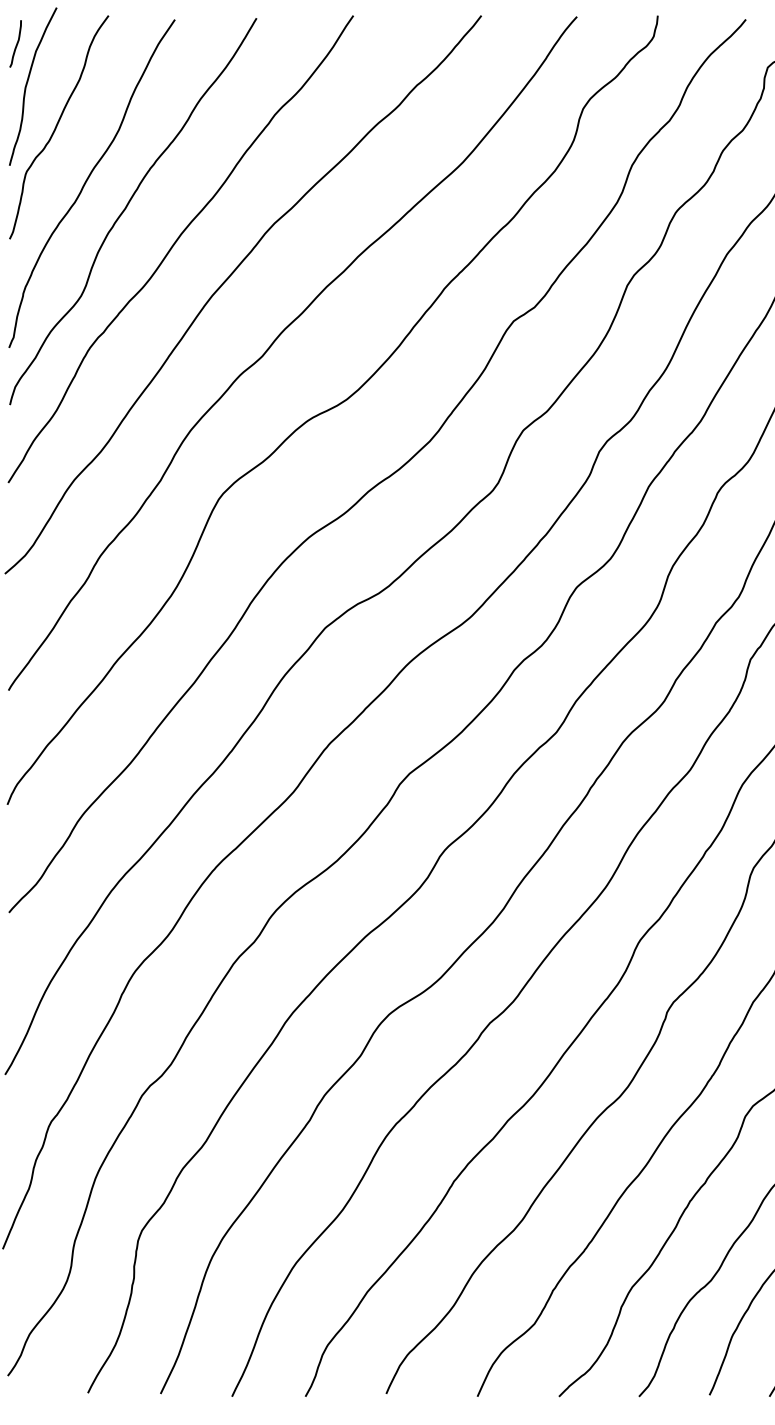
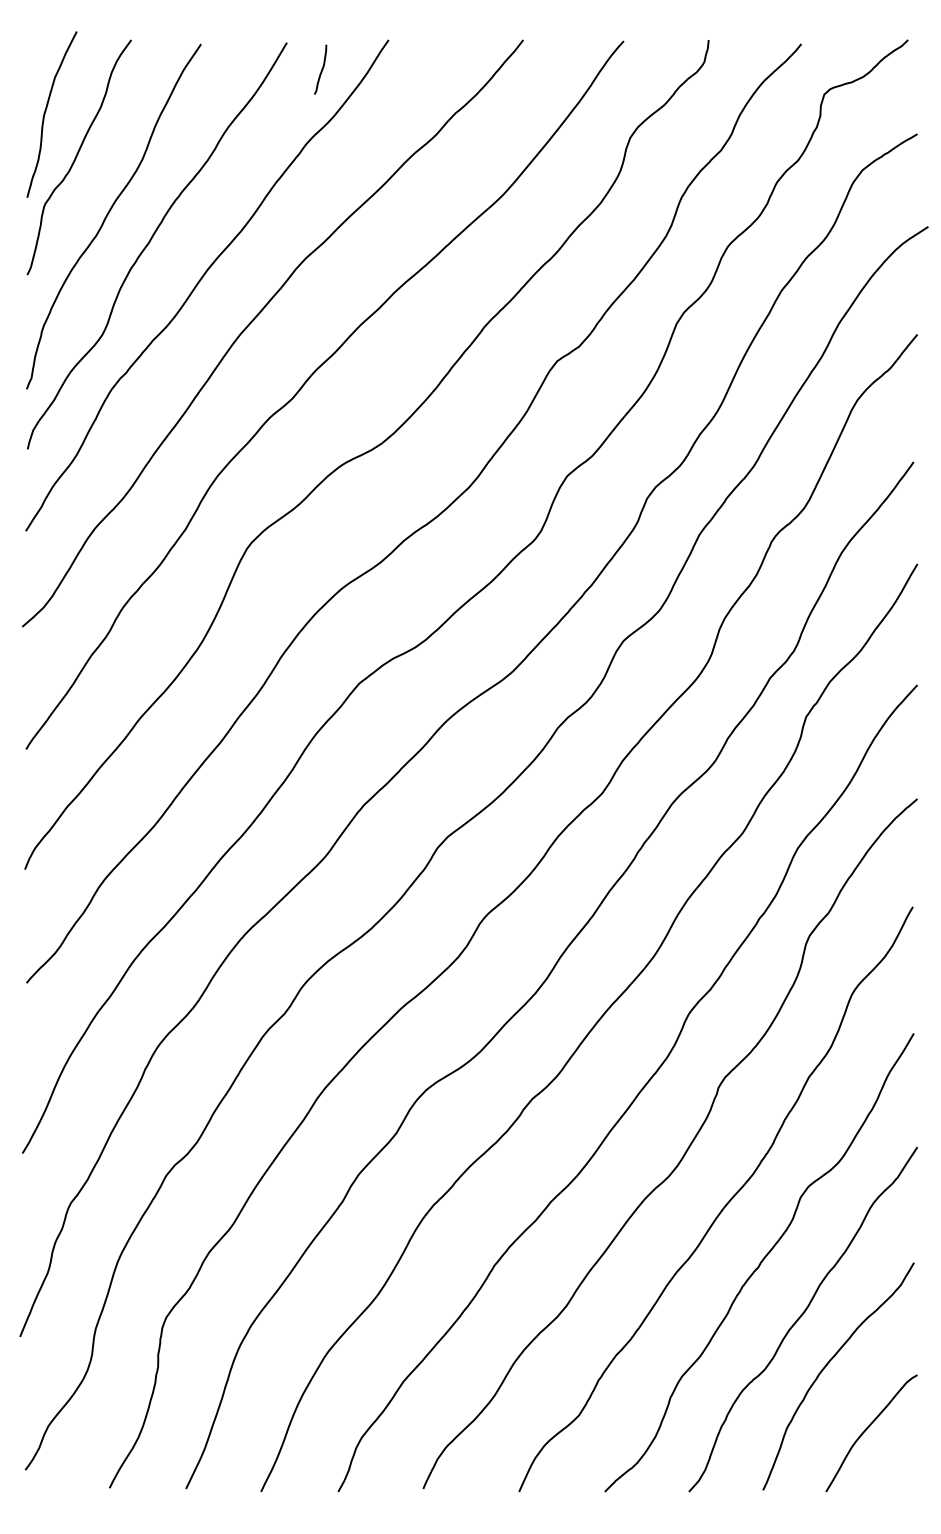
curve: (16, 43) -> (321, 69), moved

